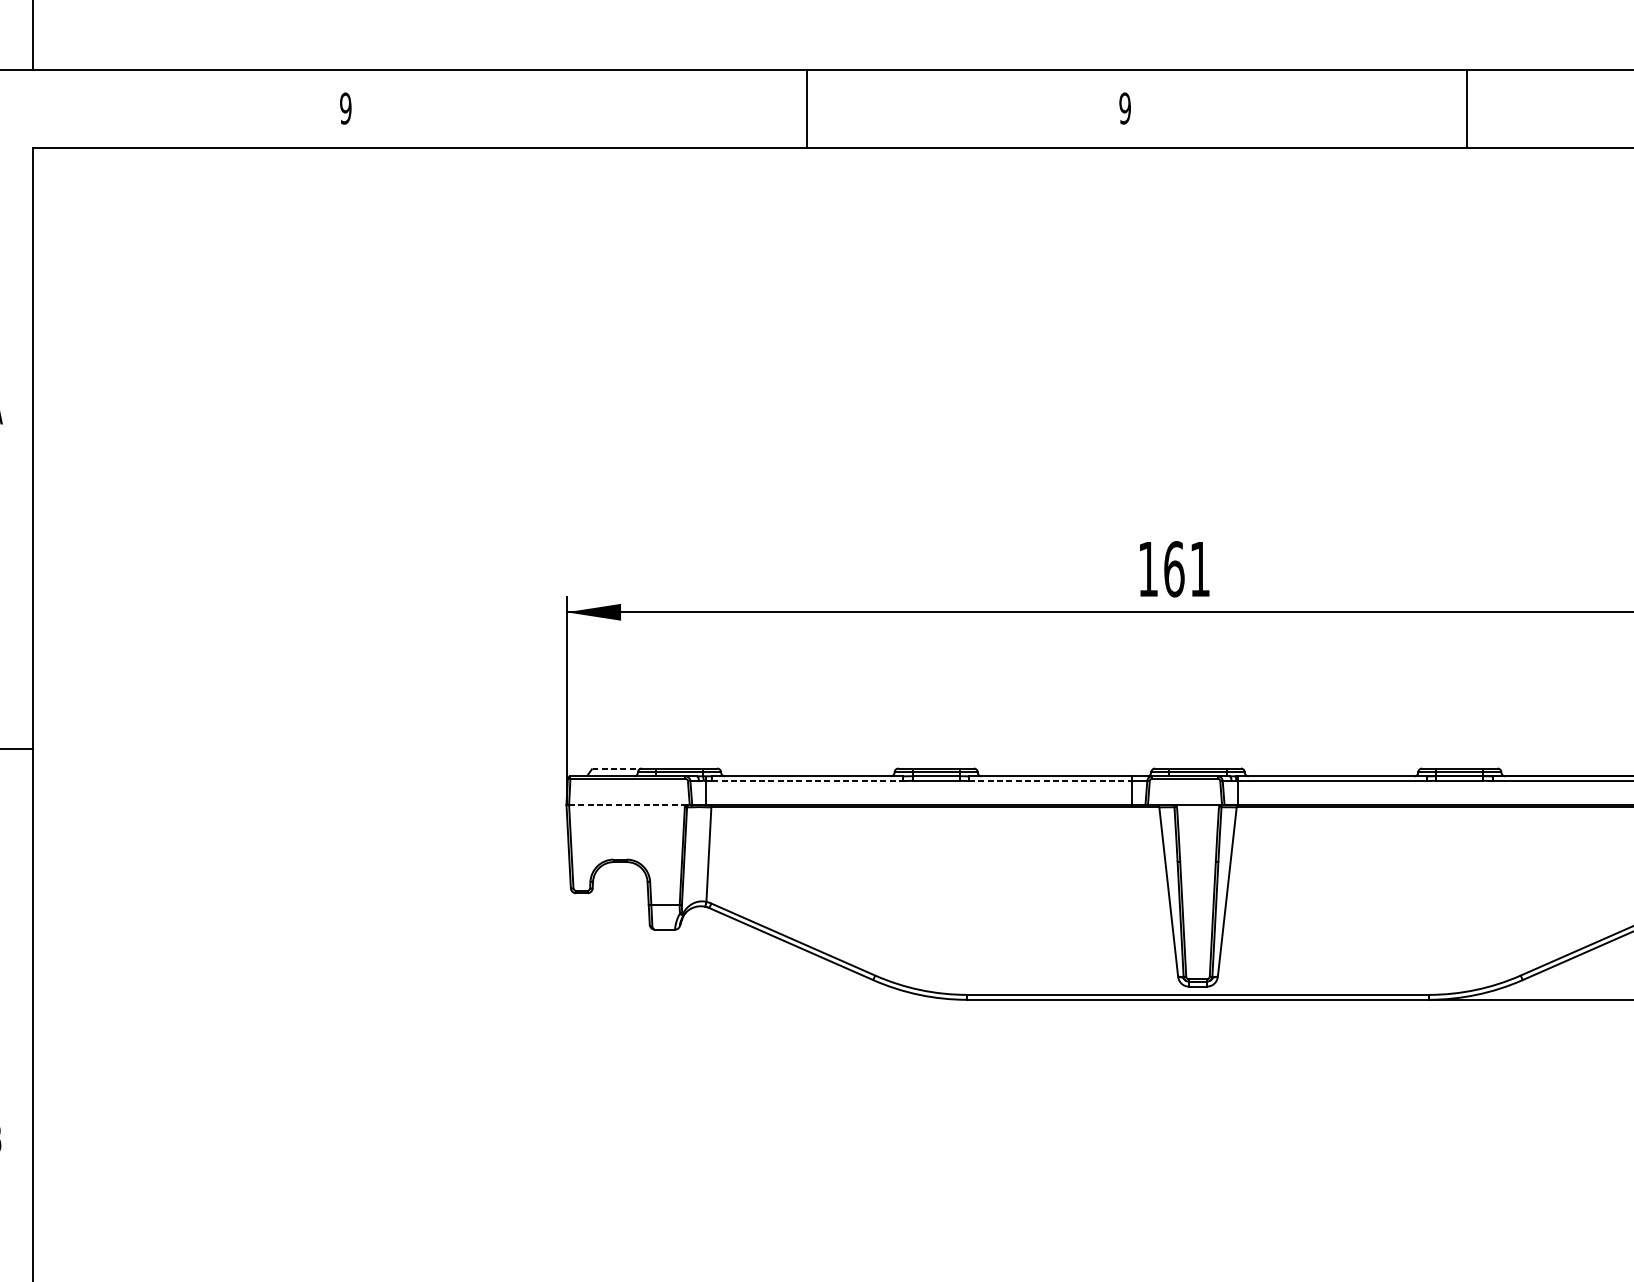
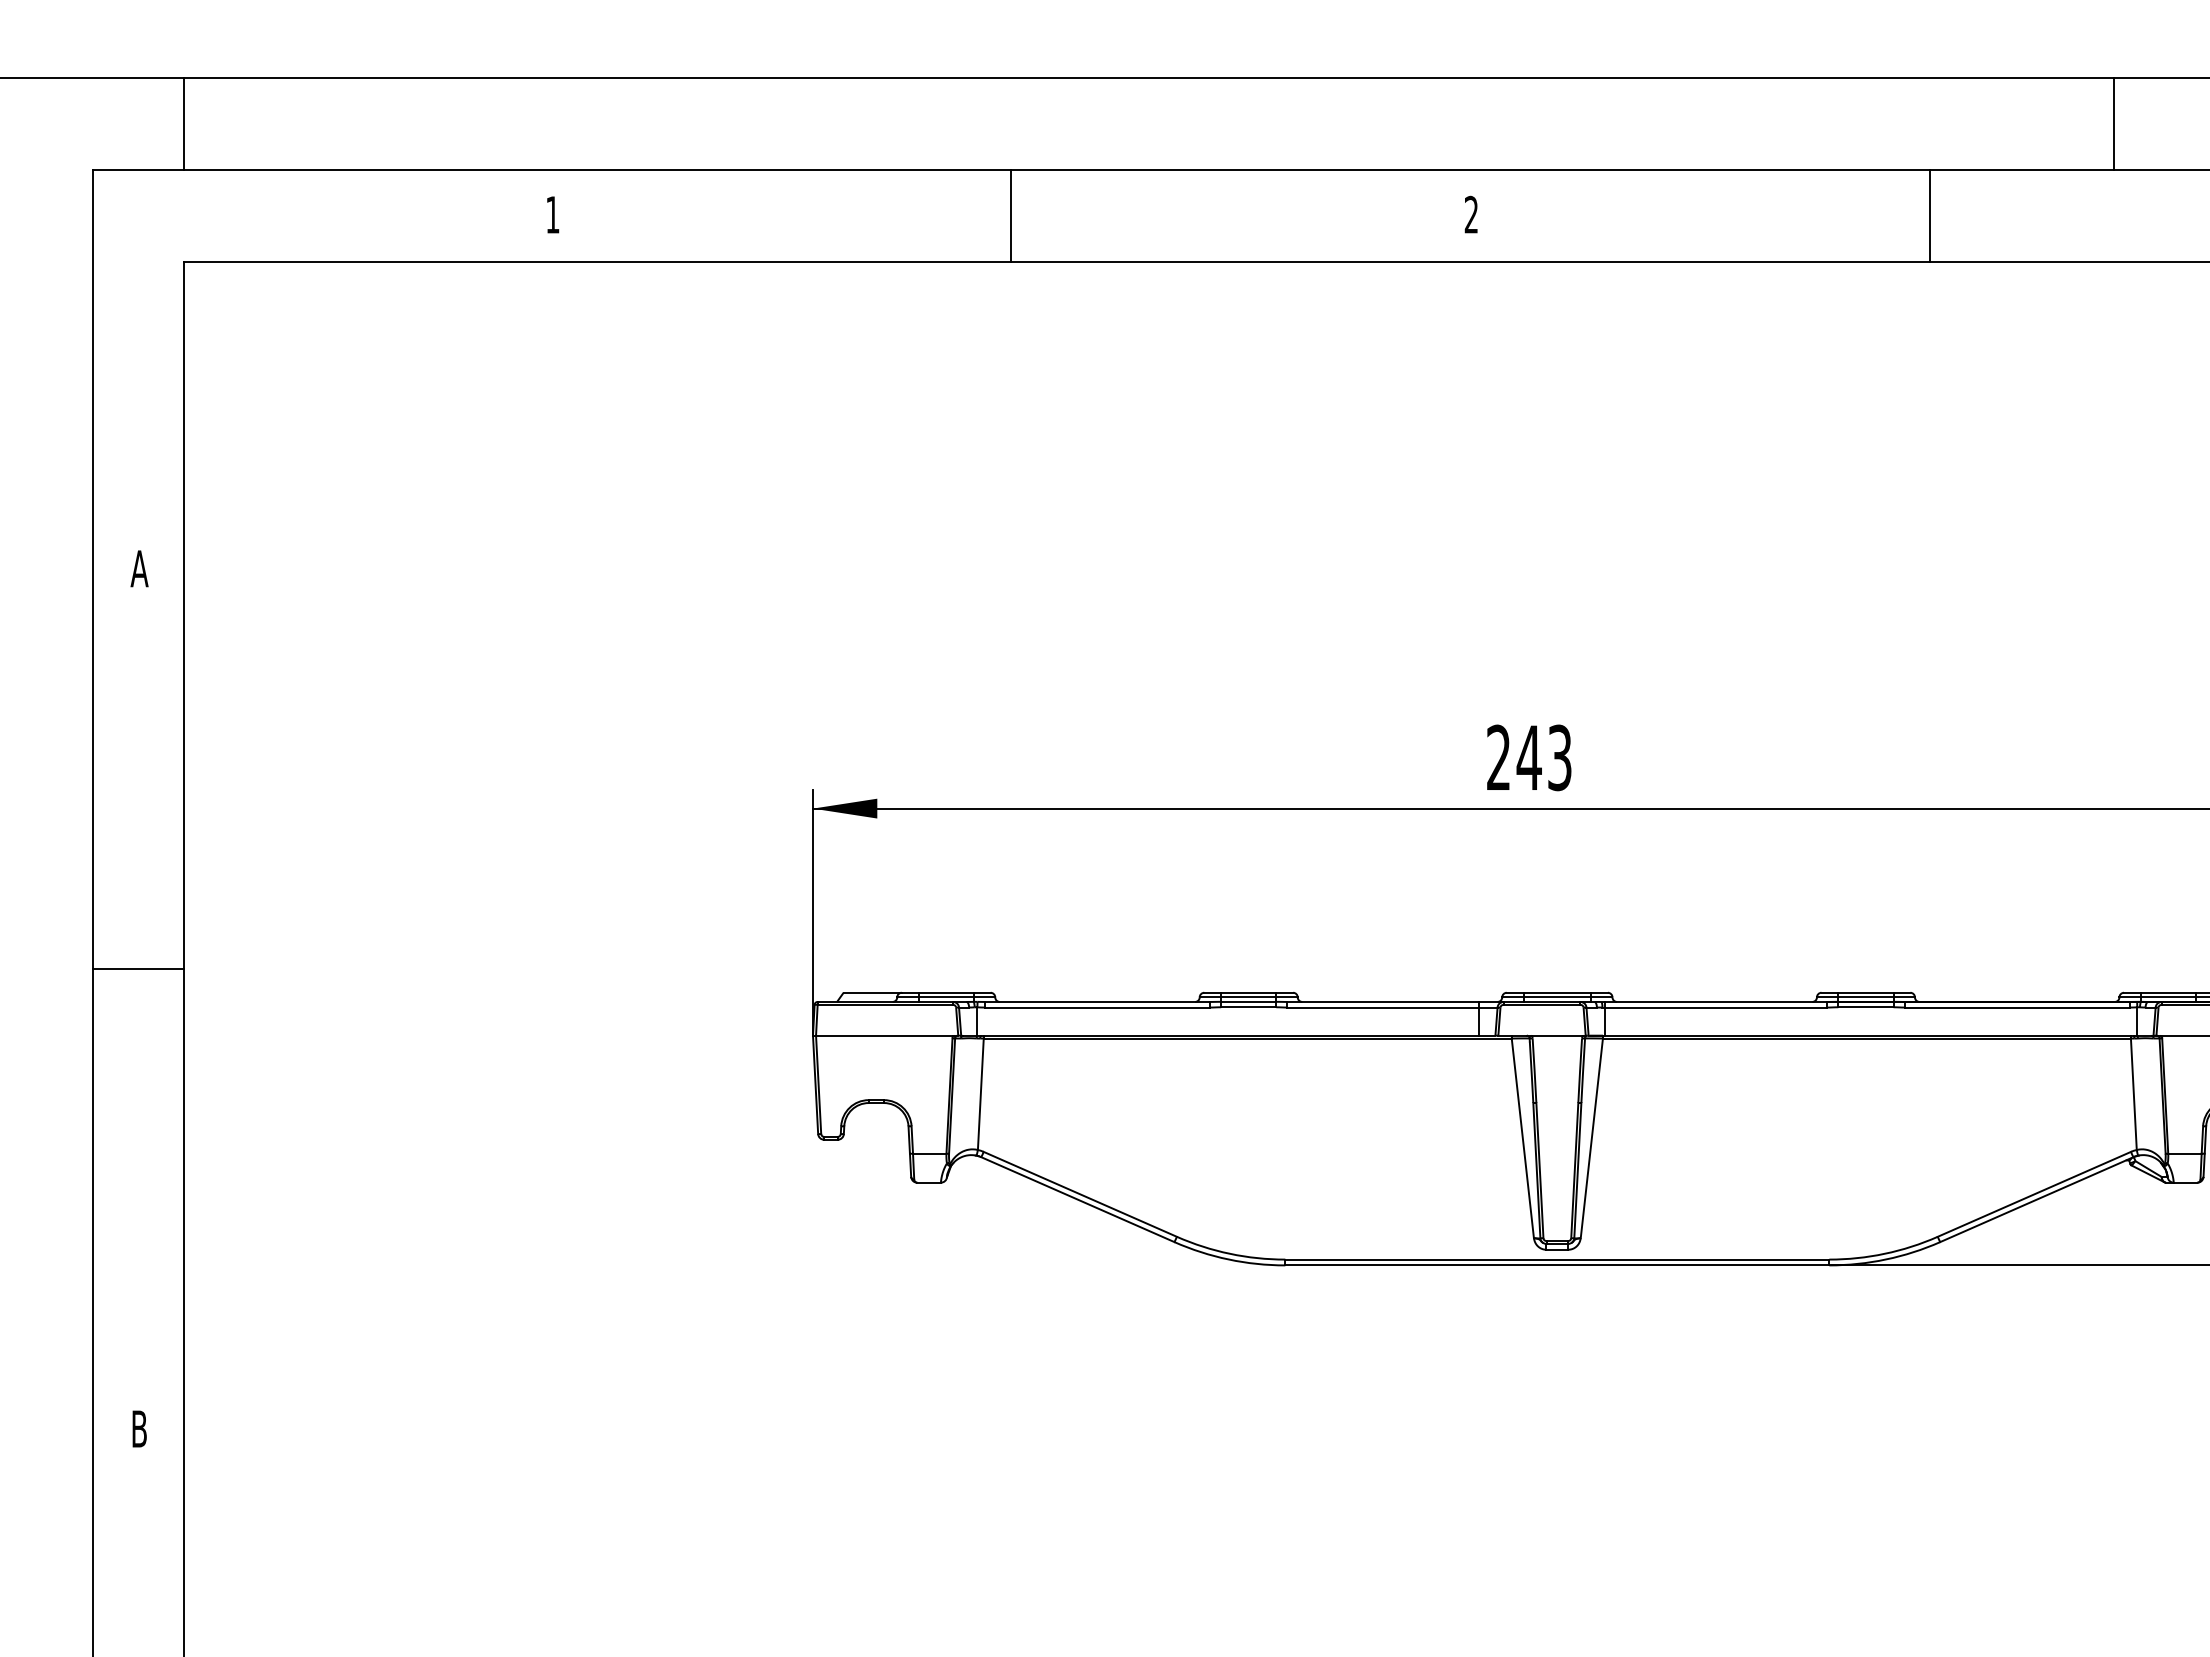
text: (345, 108) -> (552, 214), 9 -> 1
text: (1125, 108) -> (1471, 214), 9 -> 2
line: (807, 109) -> (1011, 215), moved
line: (1467, 109) -> (1930, 215), moved
text: (1174, 568) -> (1529, 757), 161 -> 243
line: (617, 768) -> (873, 992), dashed -> solid
line: (807, 781) -> (1097, 1007), dashed -> solid
line: (1050, 781) -> (1383, 1007), dashed -> solid
line: (627, 804) -> (884, 1035), dashed -> solid

